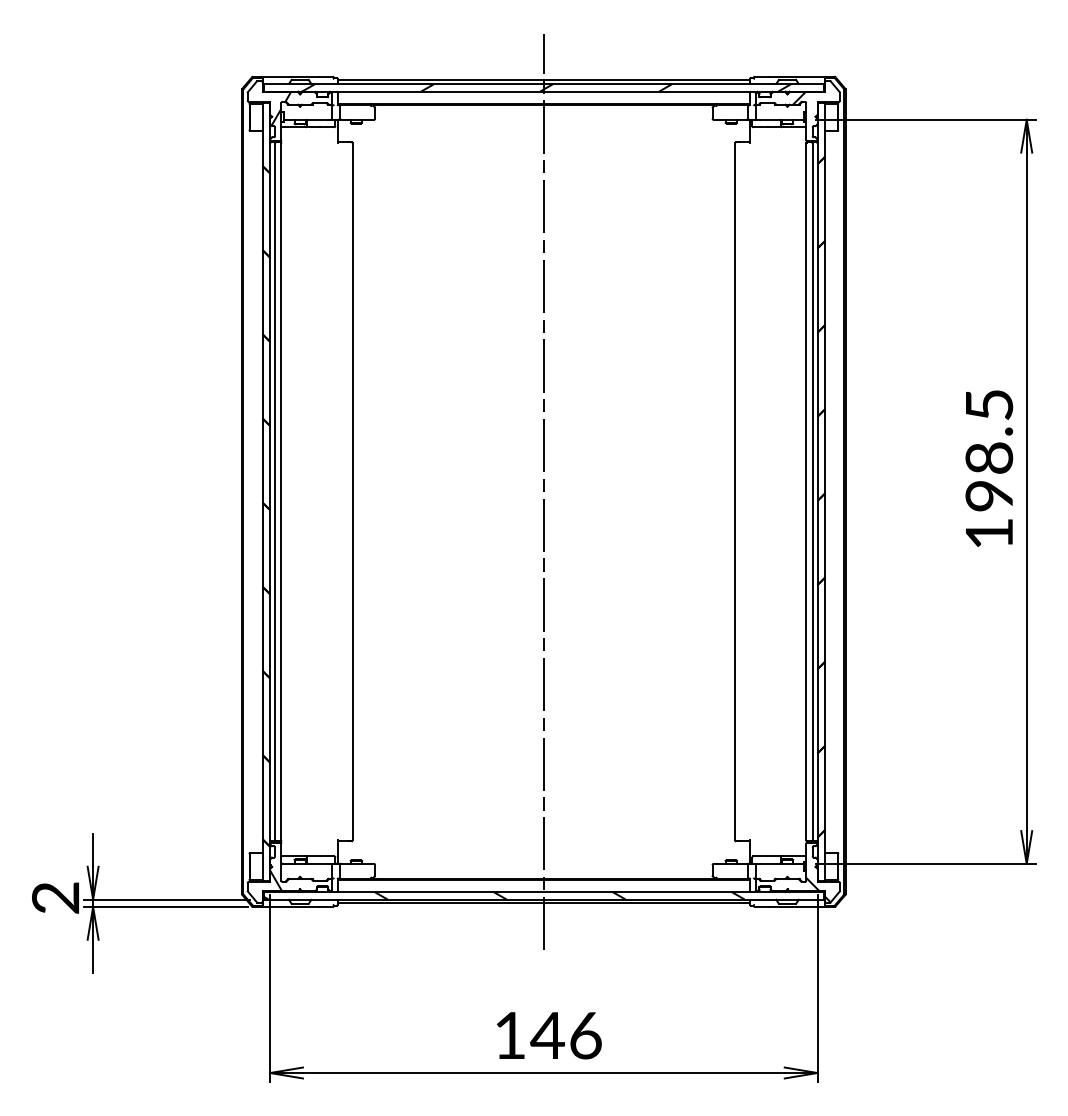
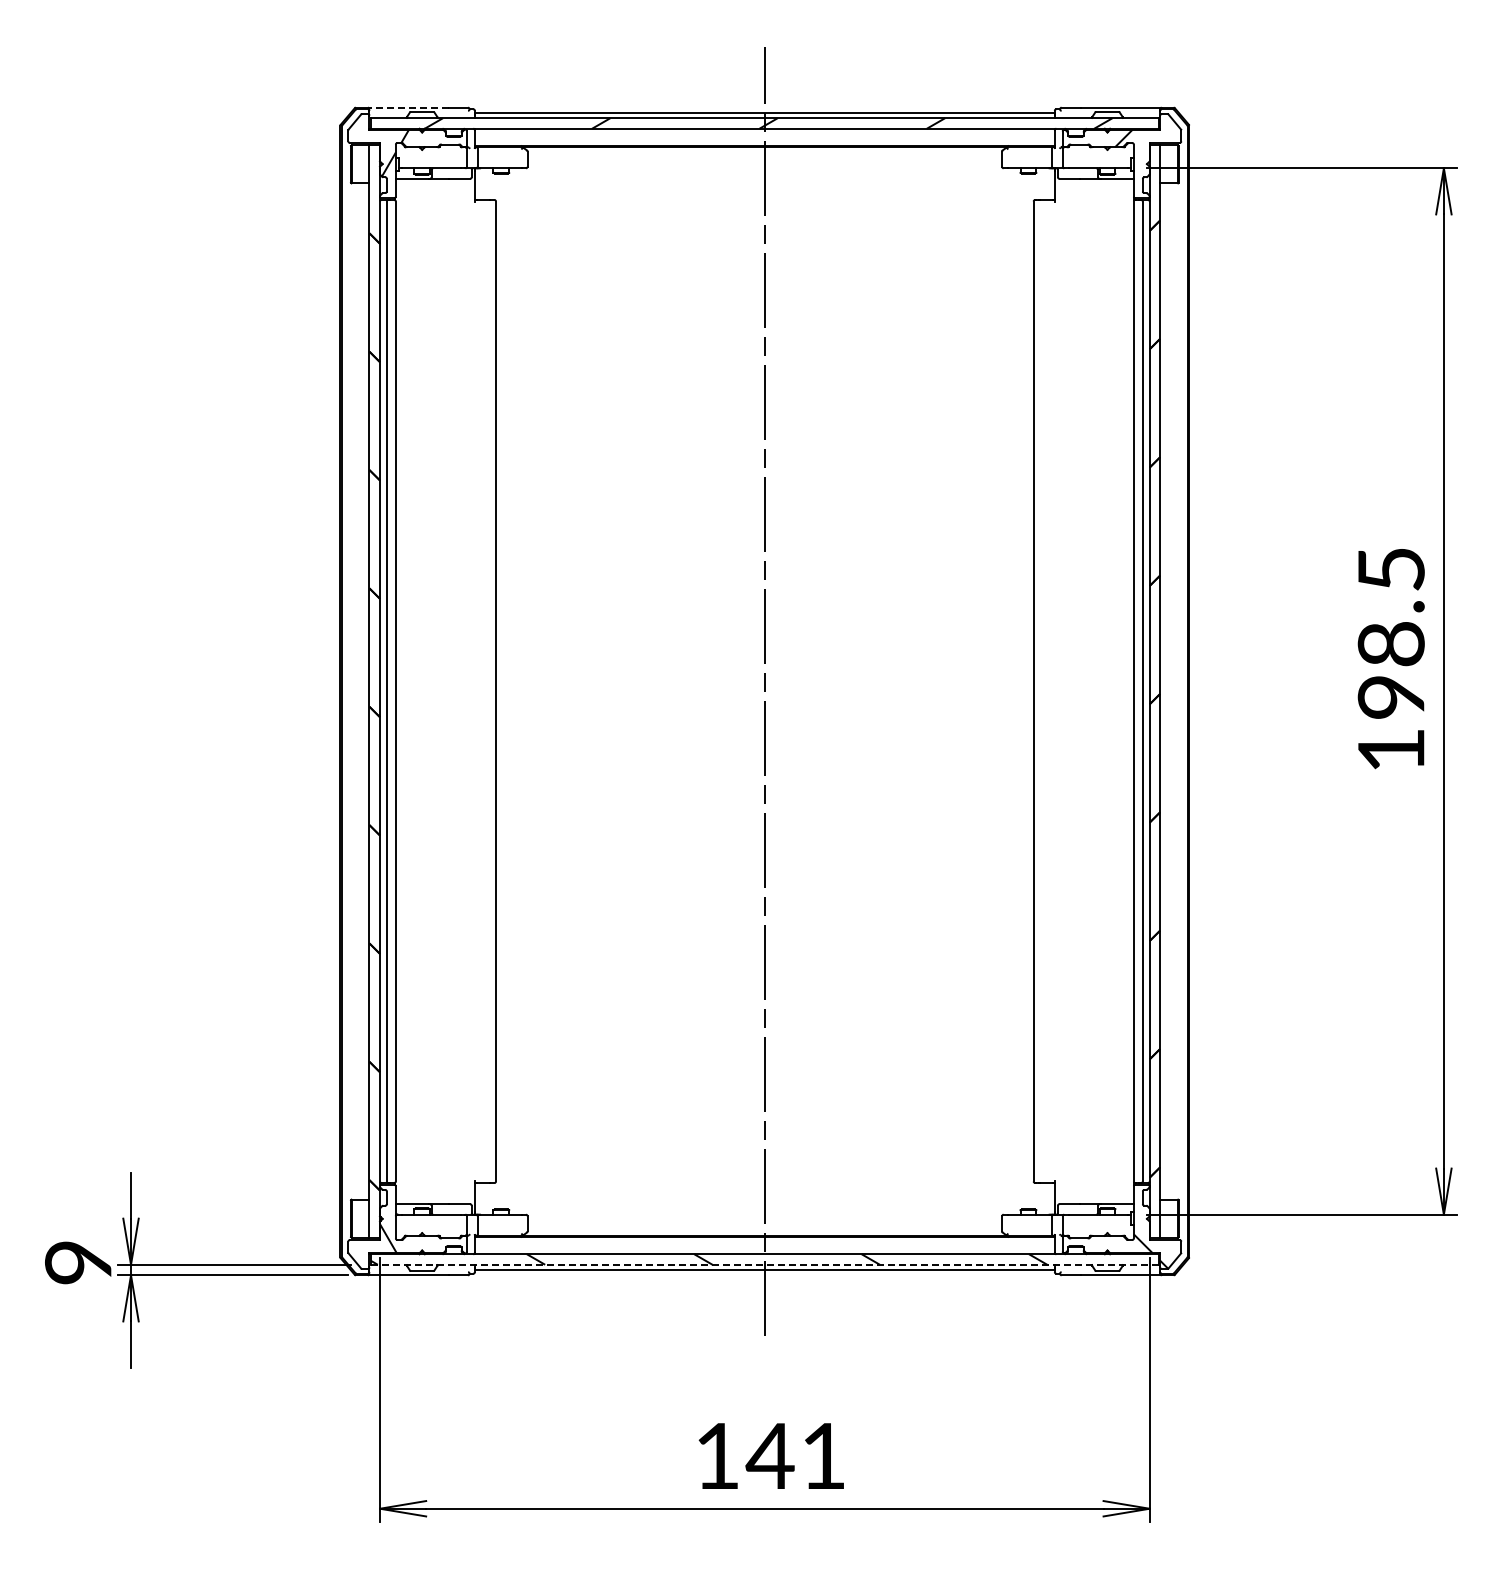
line: (289, 76) -> (407, 107), solid -> dashed
text: (55, 897) -> (78, 1262), 2 -> 9
line: (543, 899) -> (764, 1264), solid -> dashed
text: (586, 1035) -> (824, 1456), 146 -> 141

